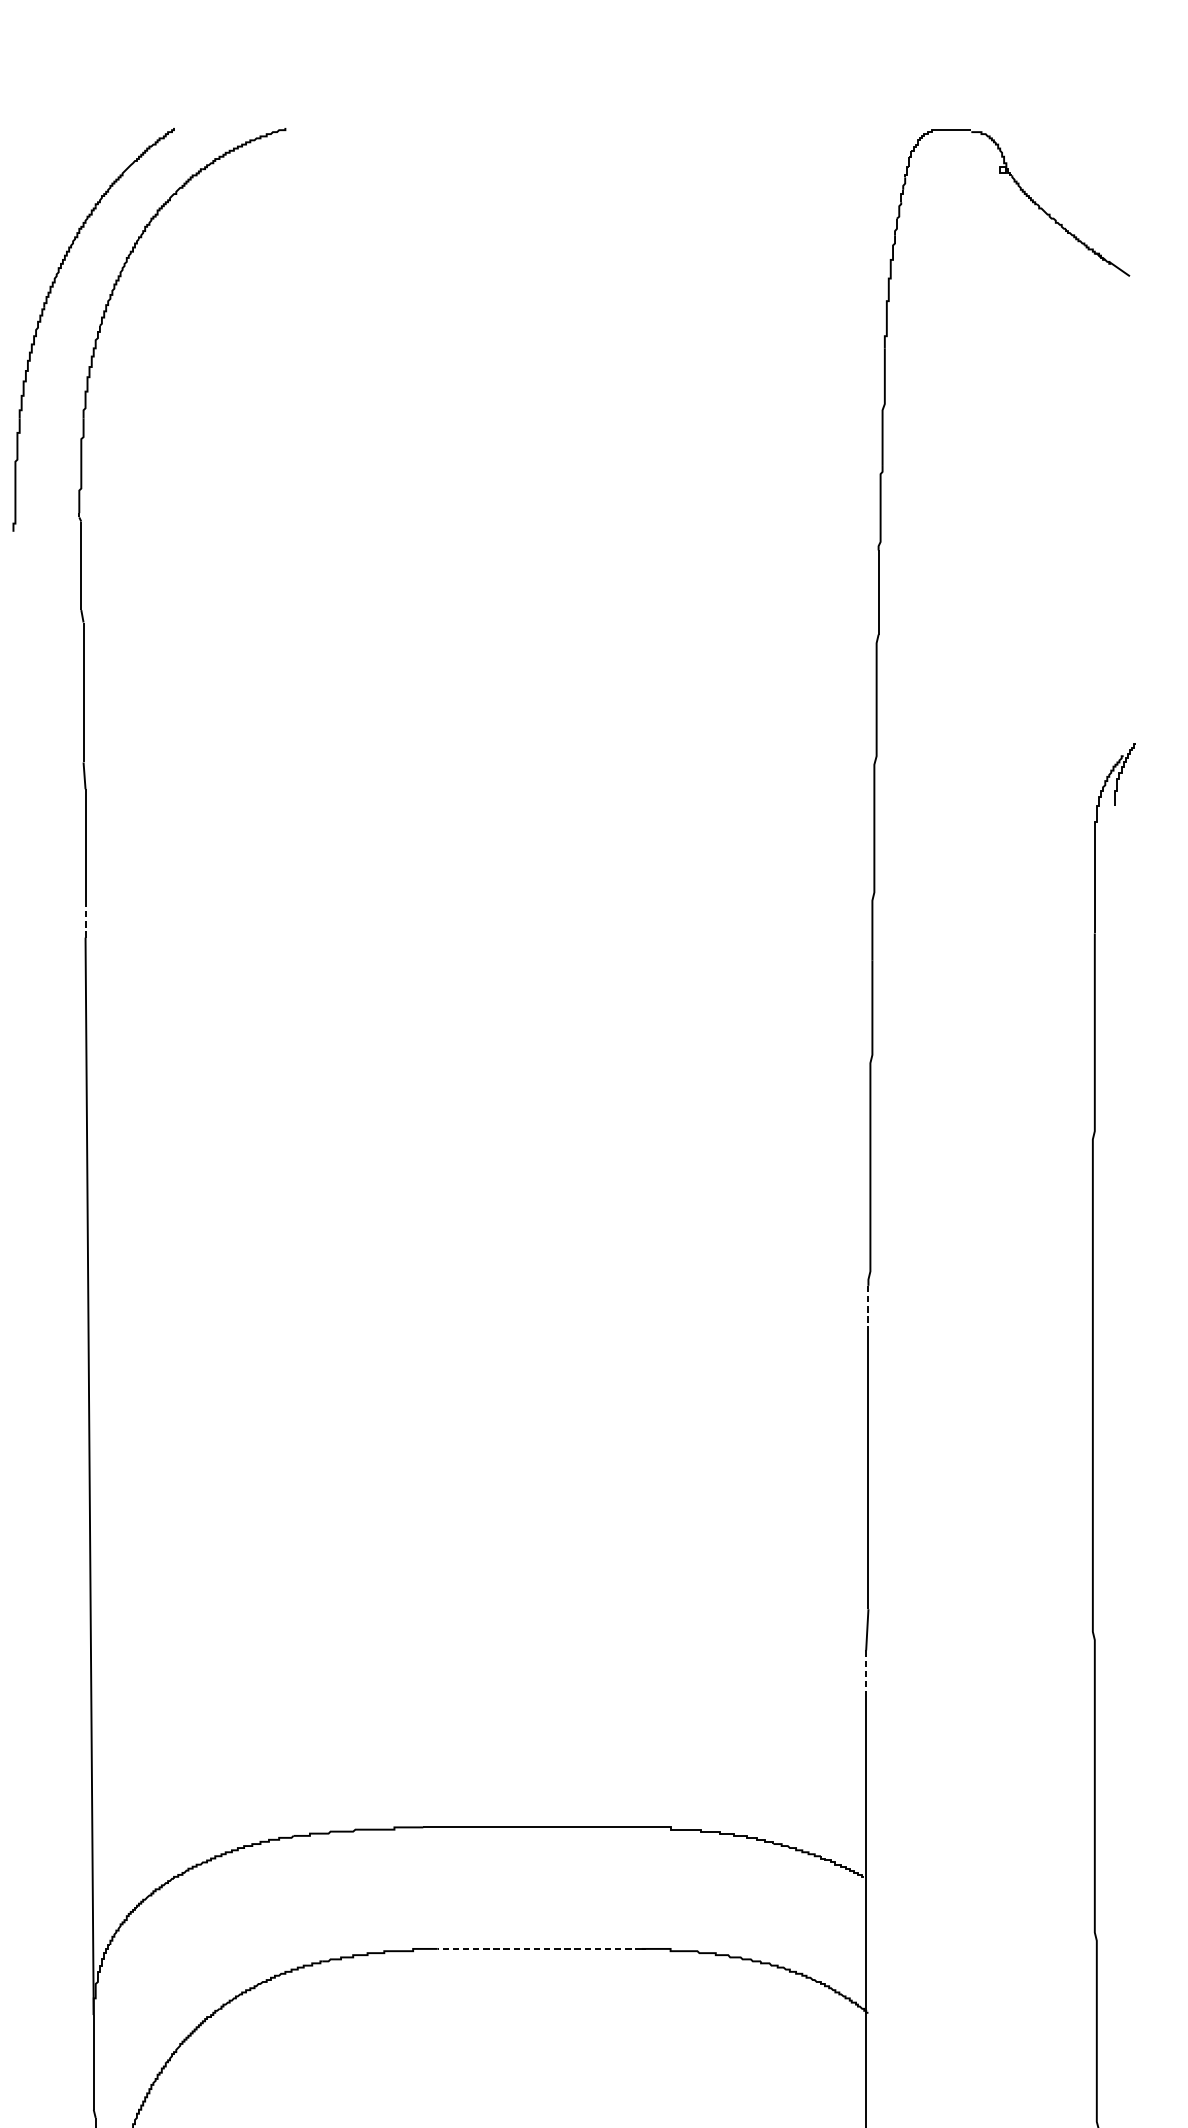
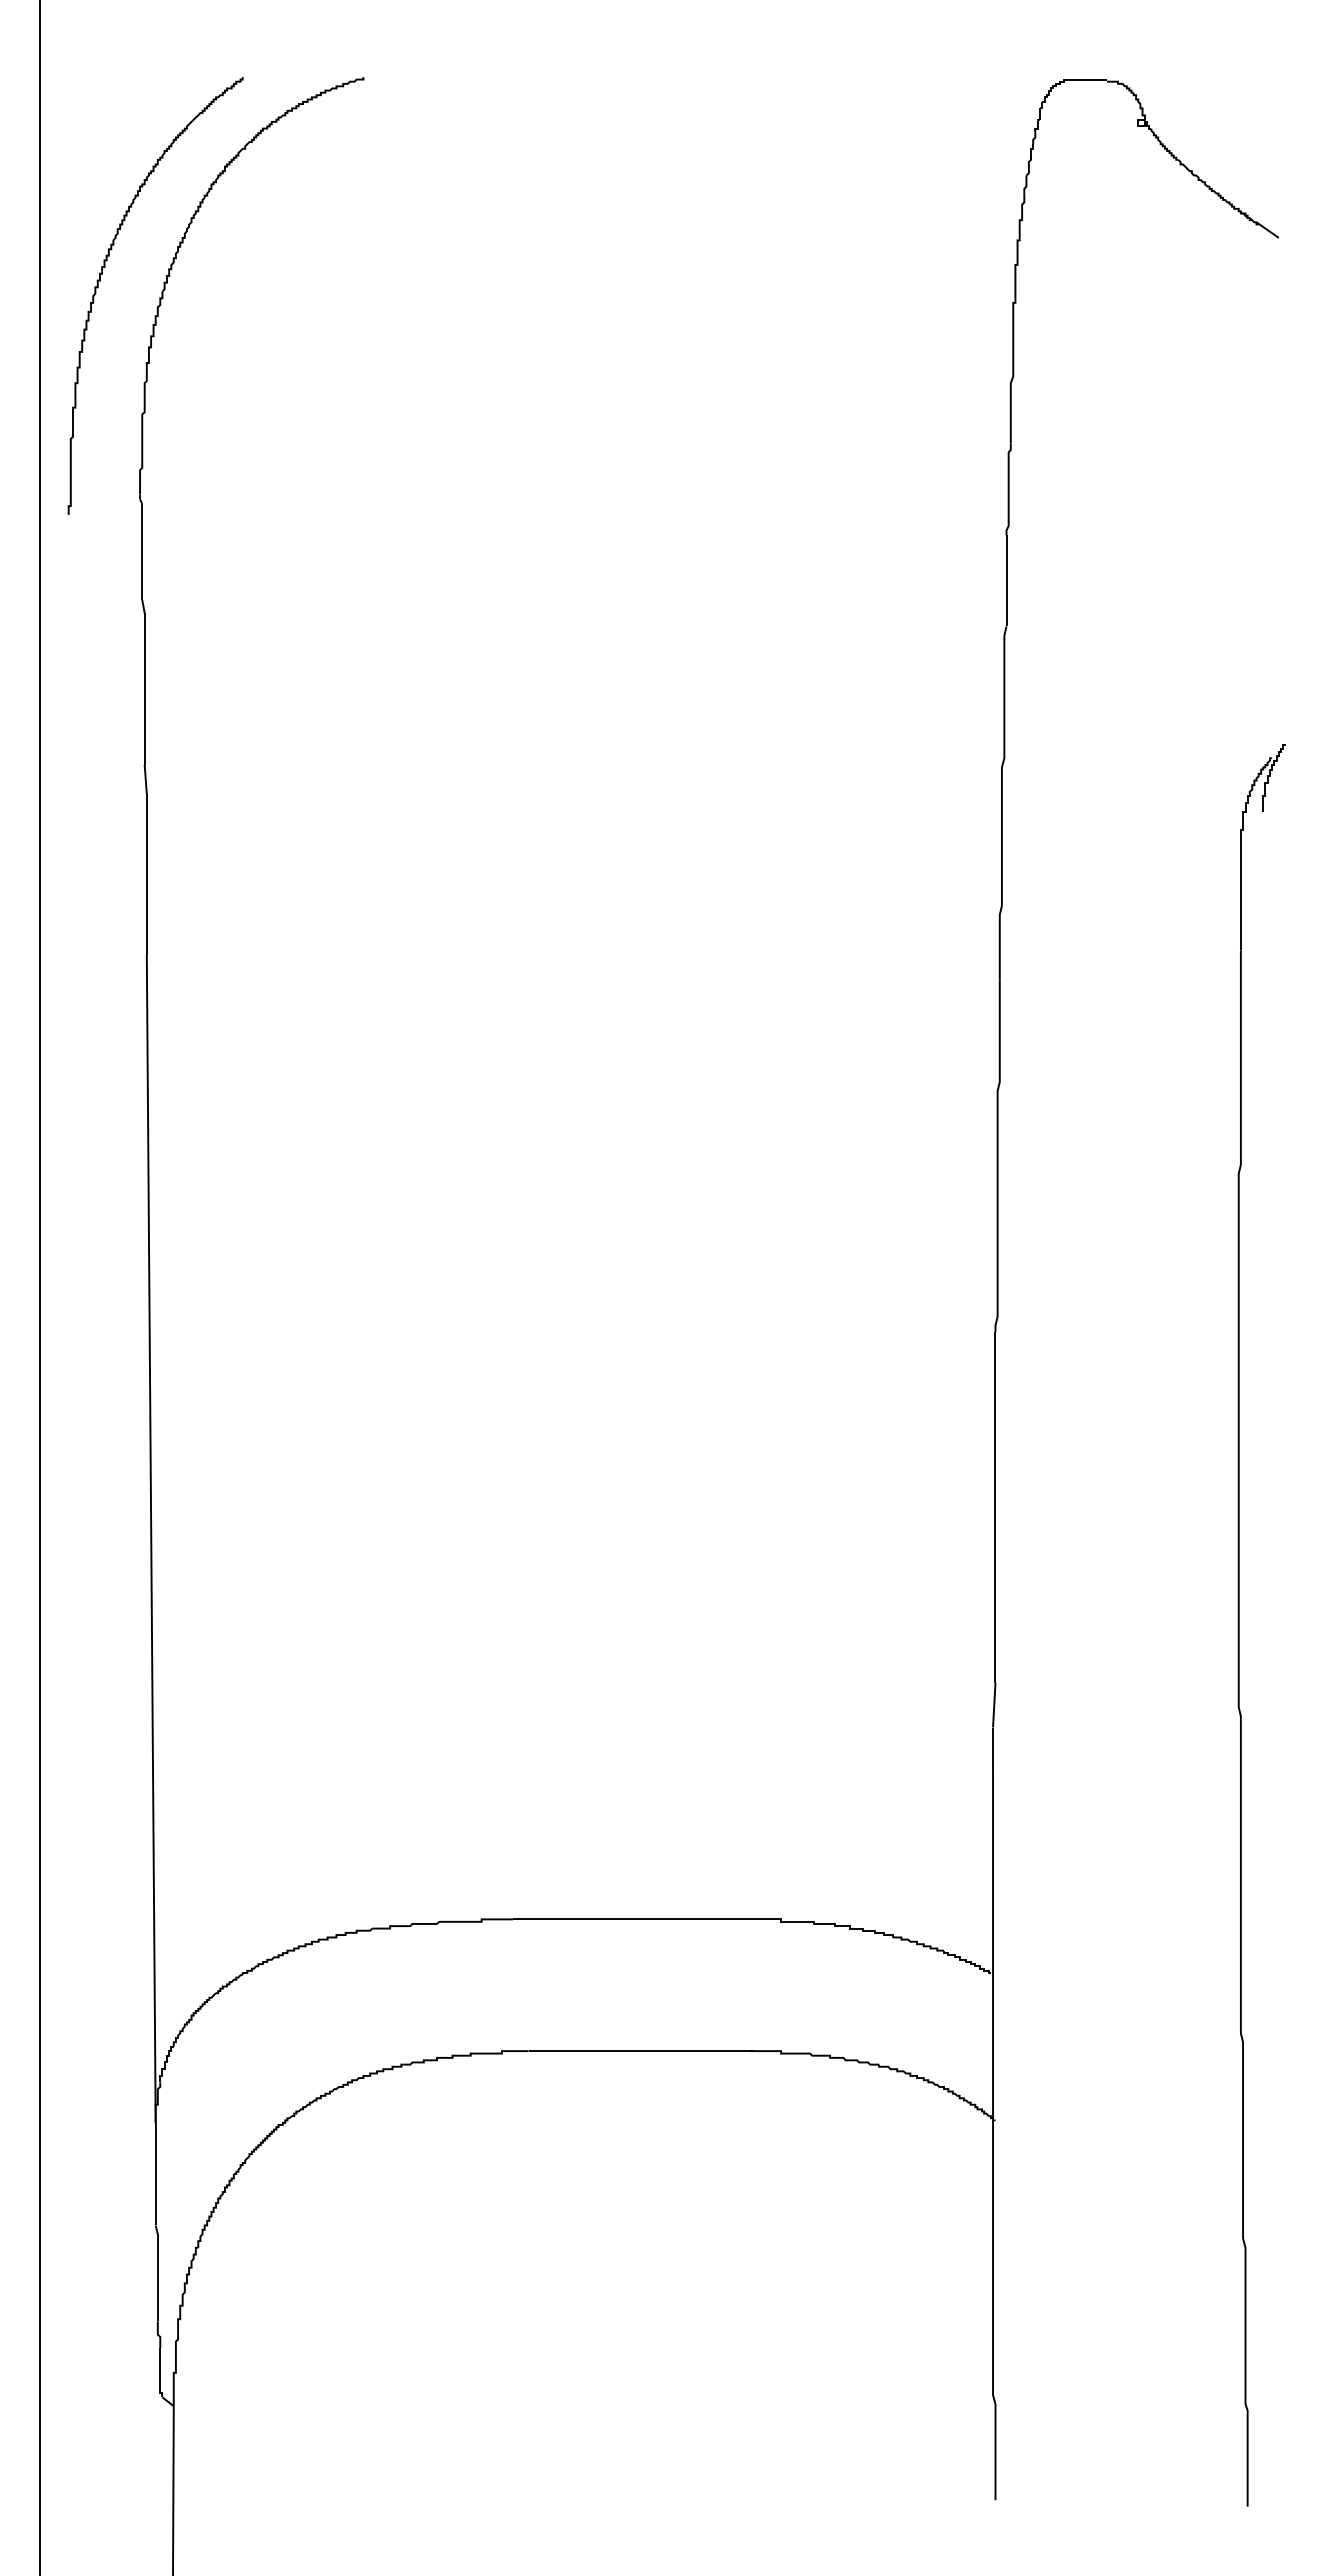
line: (85, 922) -> (146, 938), dashed -> solid
line: (868, 1307) -> (995, 1355), dashed -> solid
line: (866, 1671) -> (993, 1750), dashed -> solid
line: (538, 1949) -> (637, 2051), dashed -> solid

